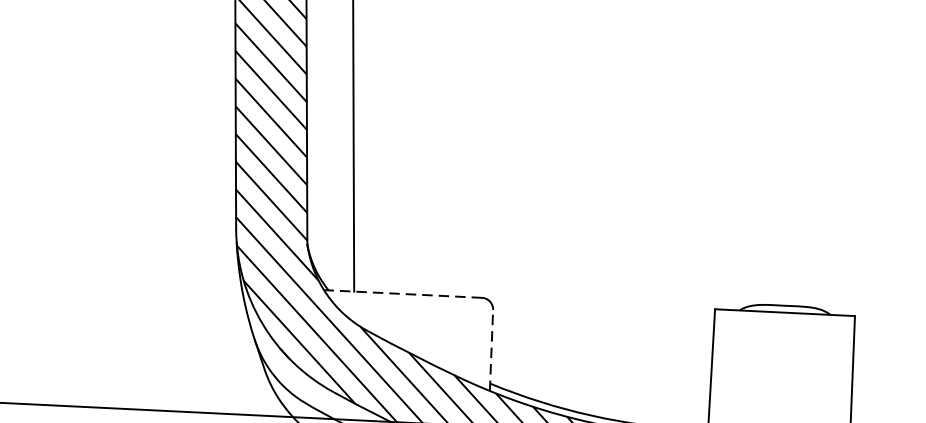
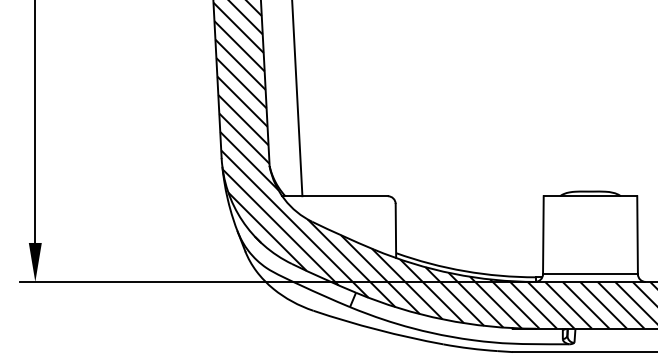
line: (403, 294) -> (335, 196), dashed -> solid
line: (490, 349) -> (395, 230), dashed -> solid

